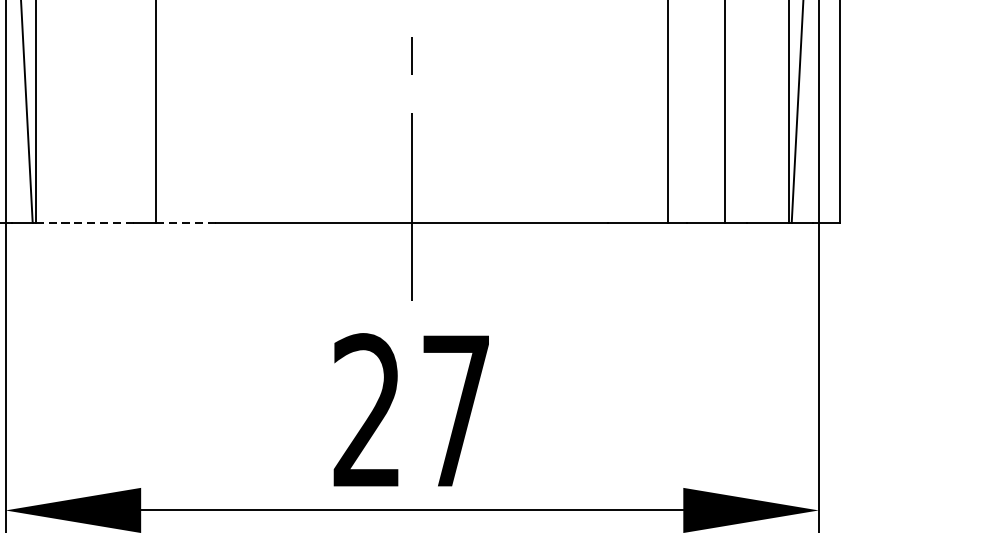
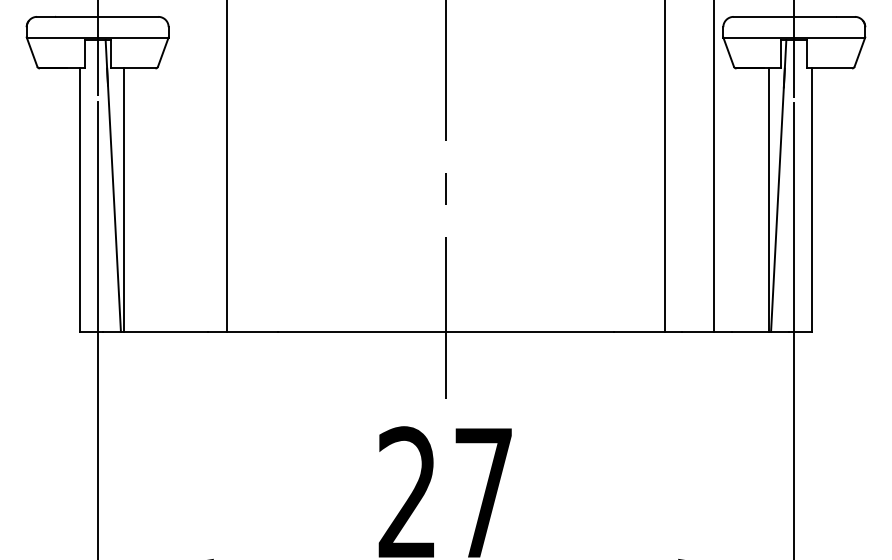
line: (85, 222) -> (166, 331), dashed -> solid
line: (186, 222) -> (252, 331), dashed -> solid

